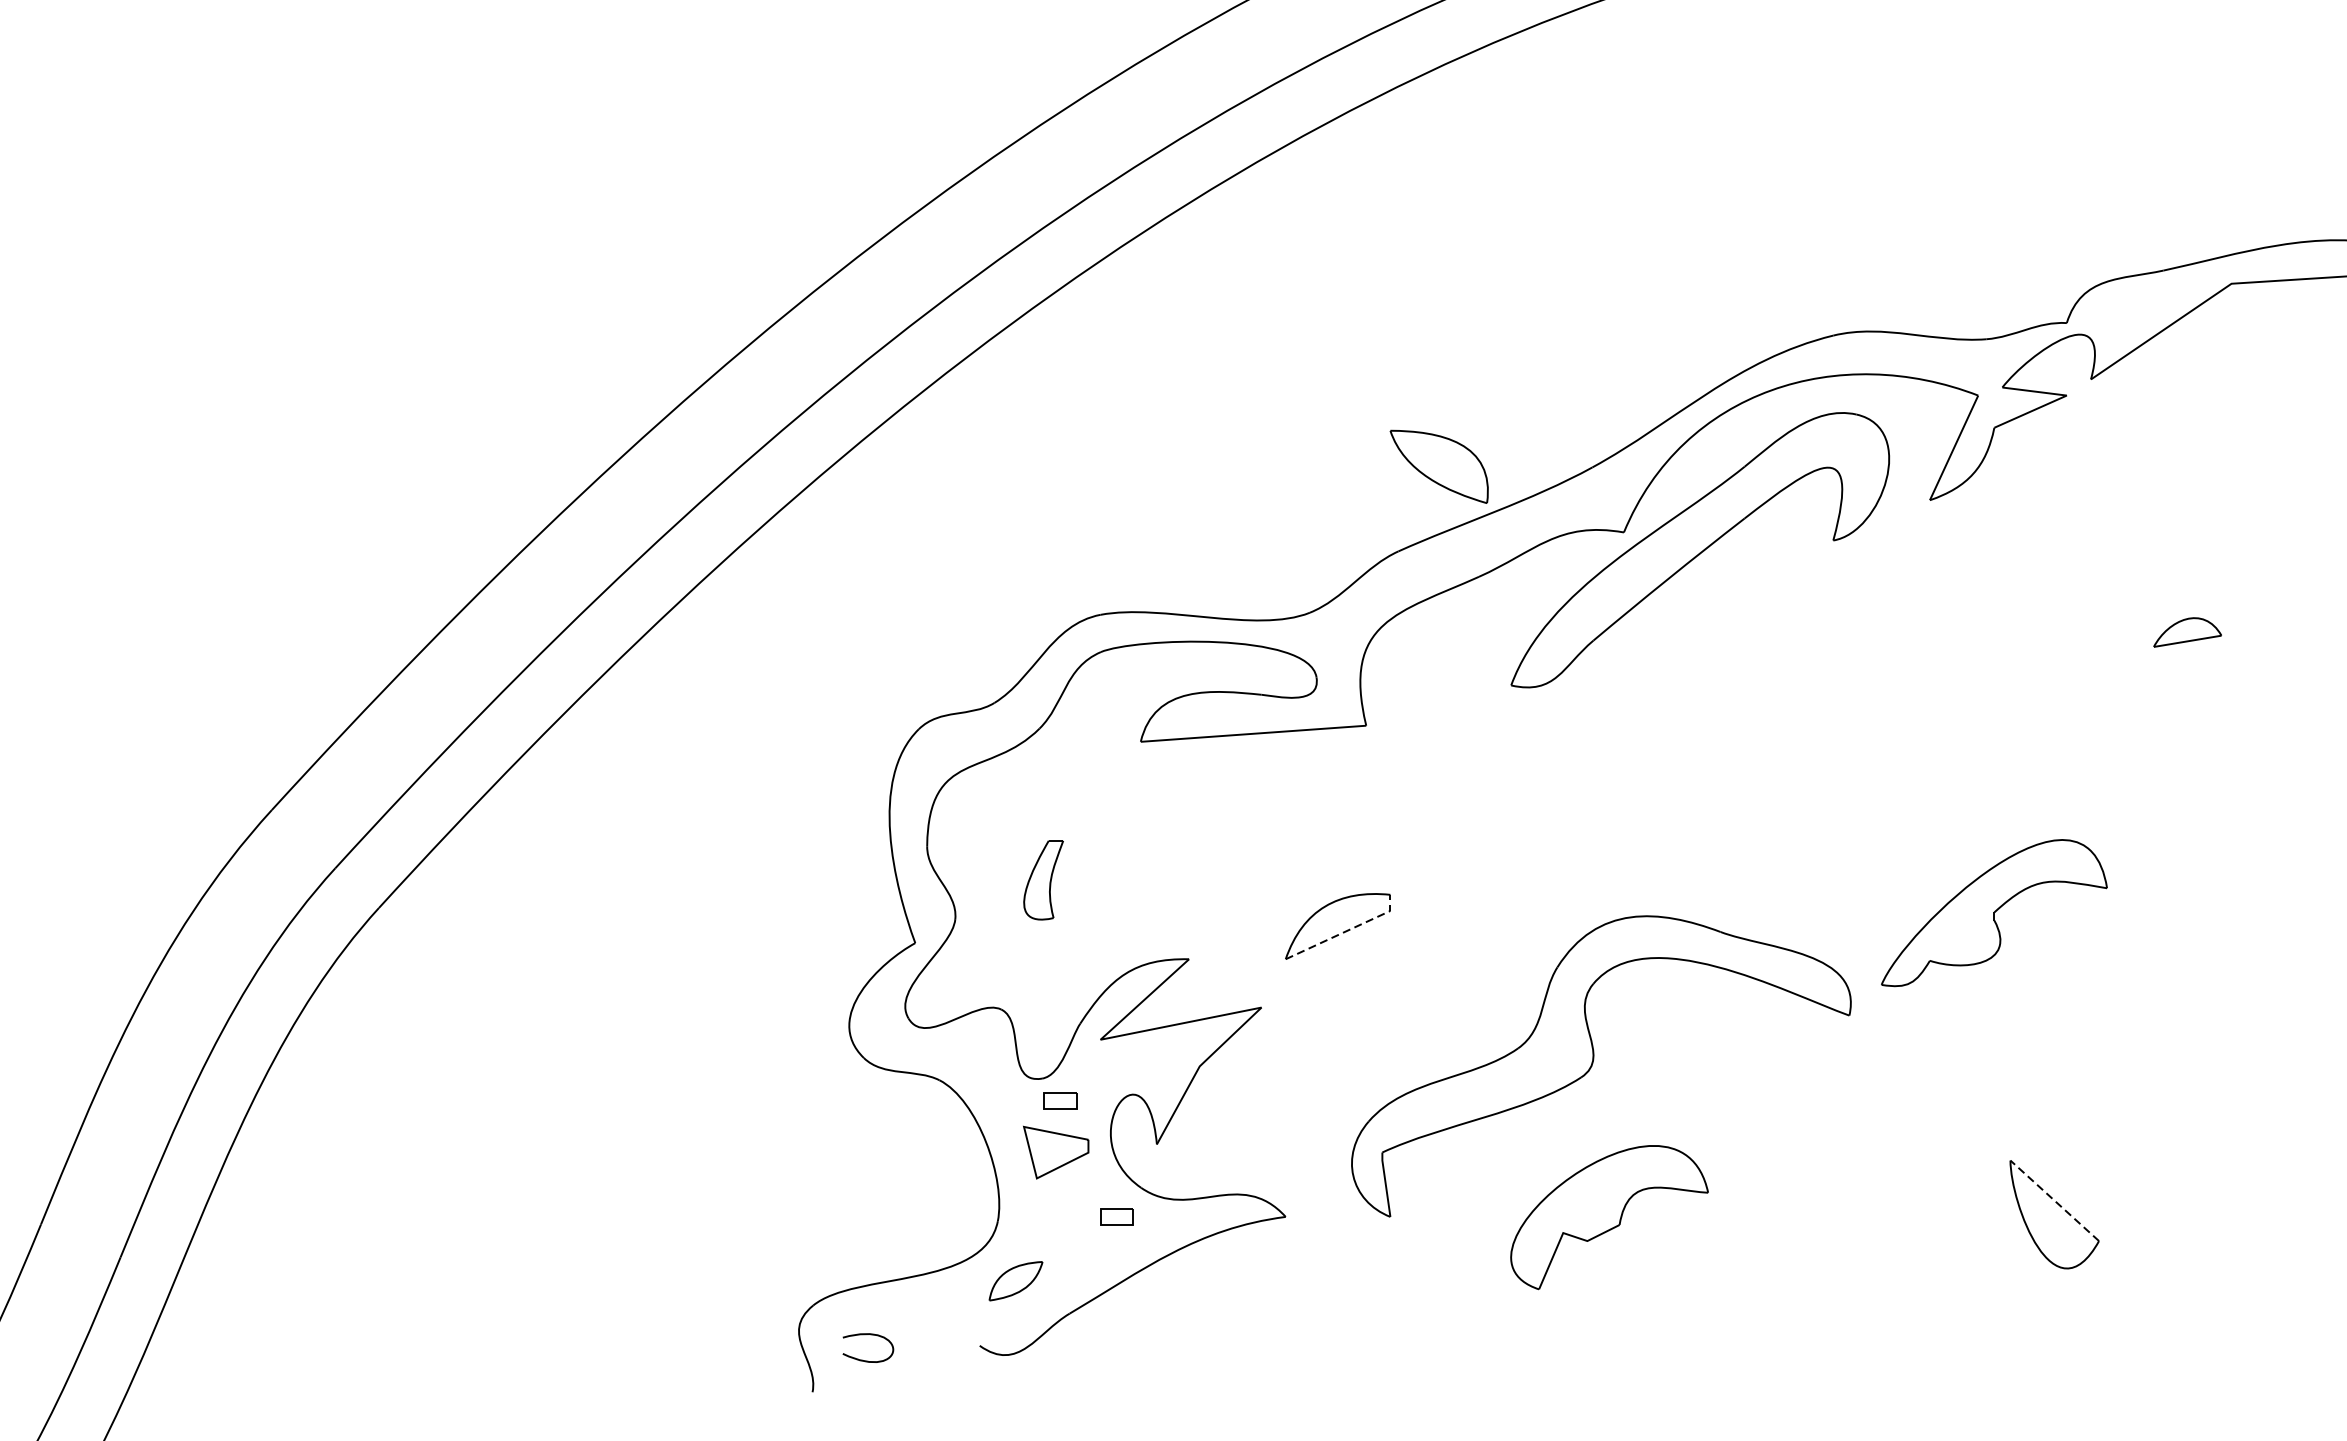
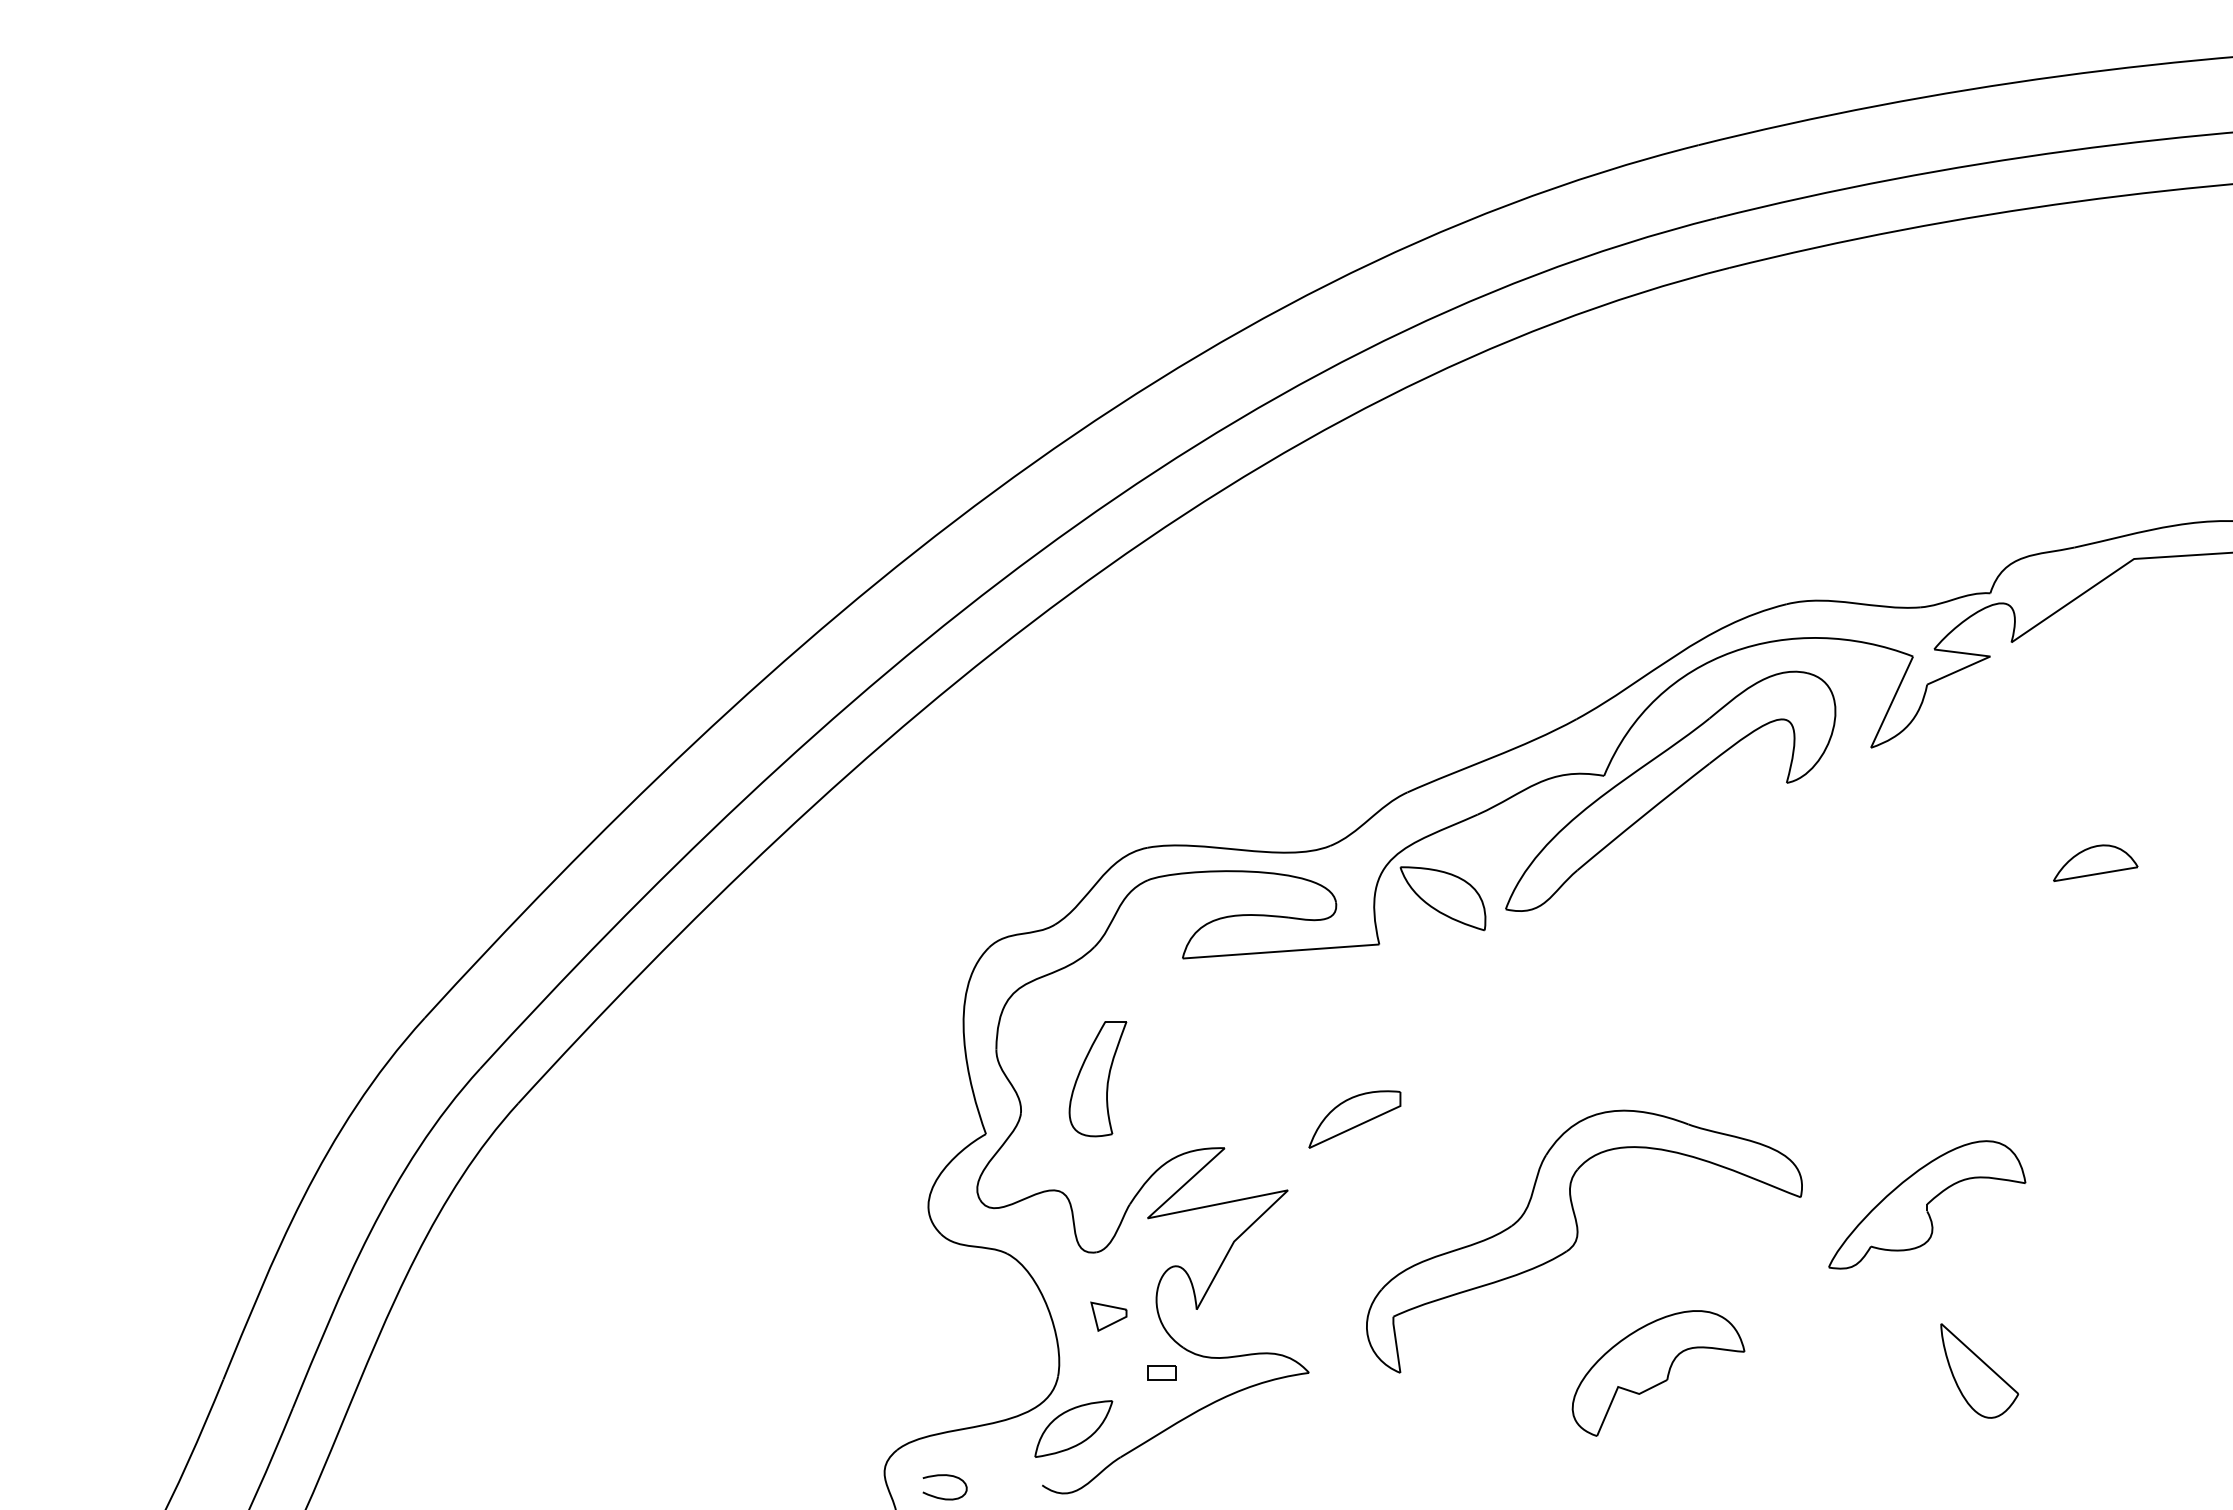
part: (1438, 466) -> (1442, 898), moved
part: (2187, 631) -> (2095, 862), size x1.43
part: (1043, 880) -> (1097, 1079), size x1.67
part: (1994, 912) -> (1927, 1204), moved
line: (1346, 930) -> (1362, 1123), dashed -> solid
part: (1060, 1100) -> (1112, 1271), removed
part: (1055, 1152) -> (1108, 1316), size x0.62
line: (2054, 1200) -> (1979, 1358), dashed -> solid
part: (1609, 1217) -> (1658, 1373), moved
part: (1015, 1280) -> (1073, 1428), size x1.67

